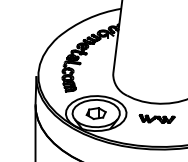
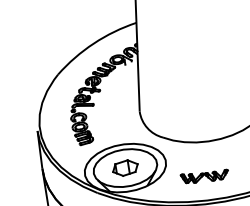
part: (156, 118) -> (203, 176), moved

